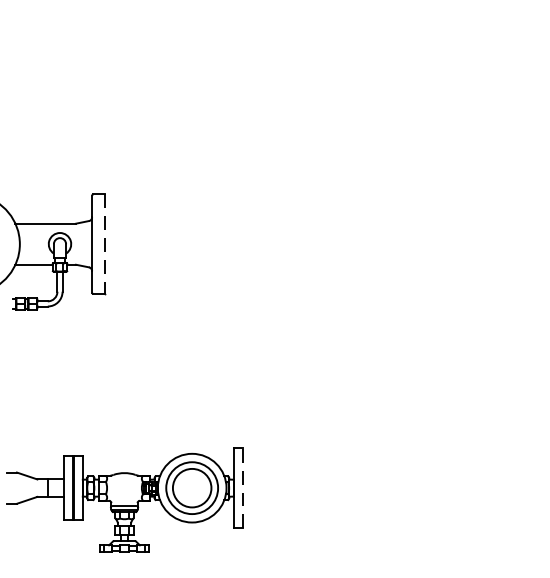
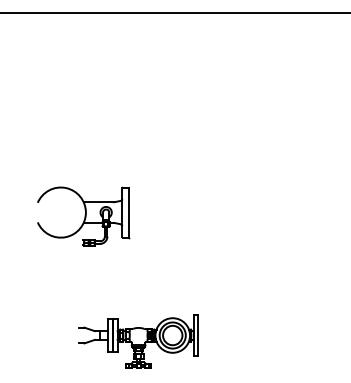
line: (104, 246) -> (128, 213), dashed -> solid
line: (243, 488) -> (198, 335), dashed -> solid

